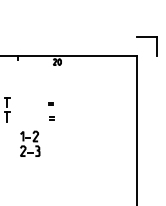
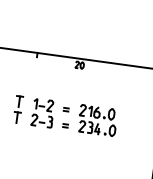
part: (80, 109) -> (97, 120), added
part: (30, 143) -> (43, 112), moved

